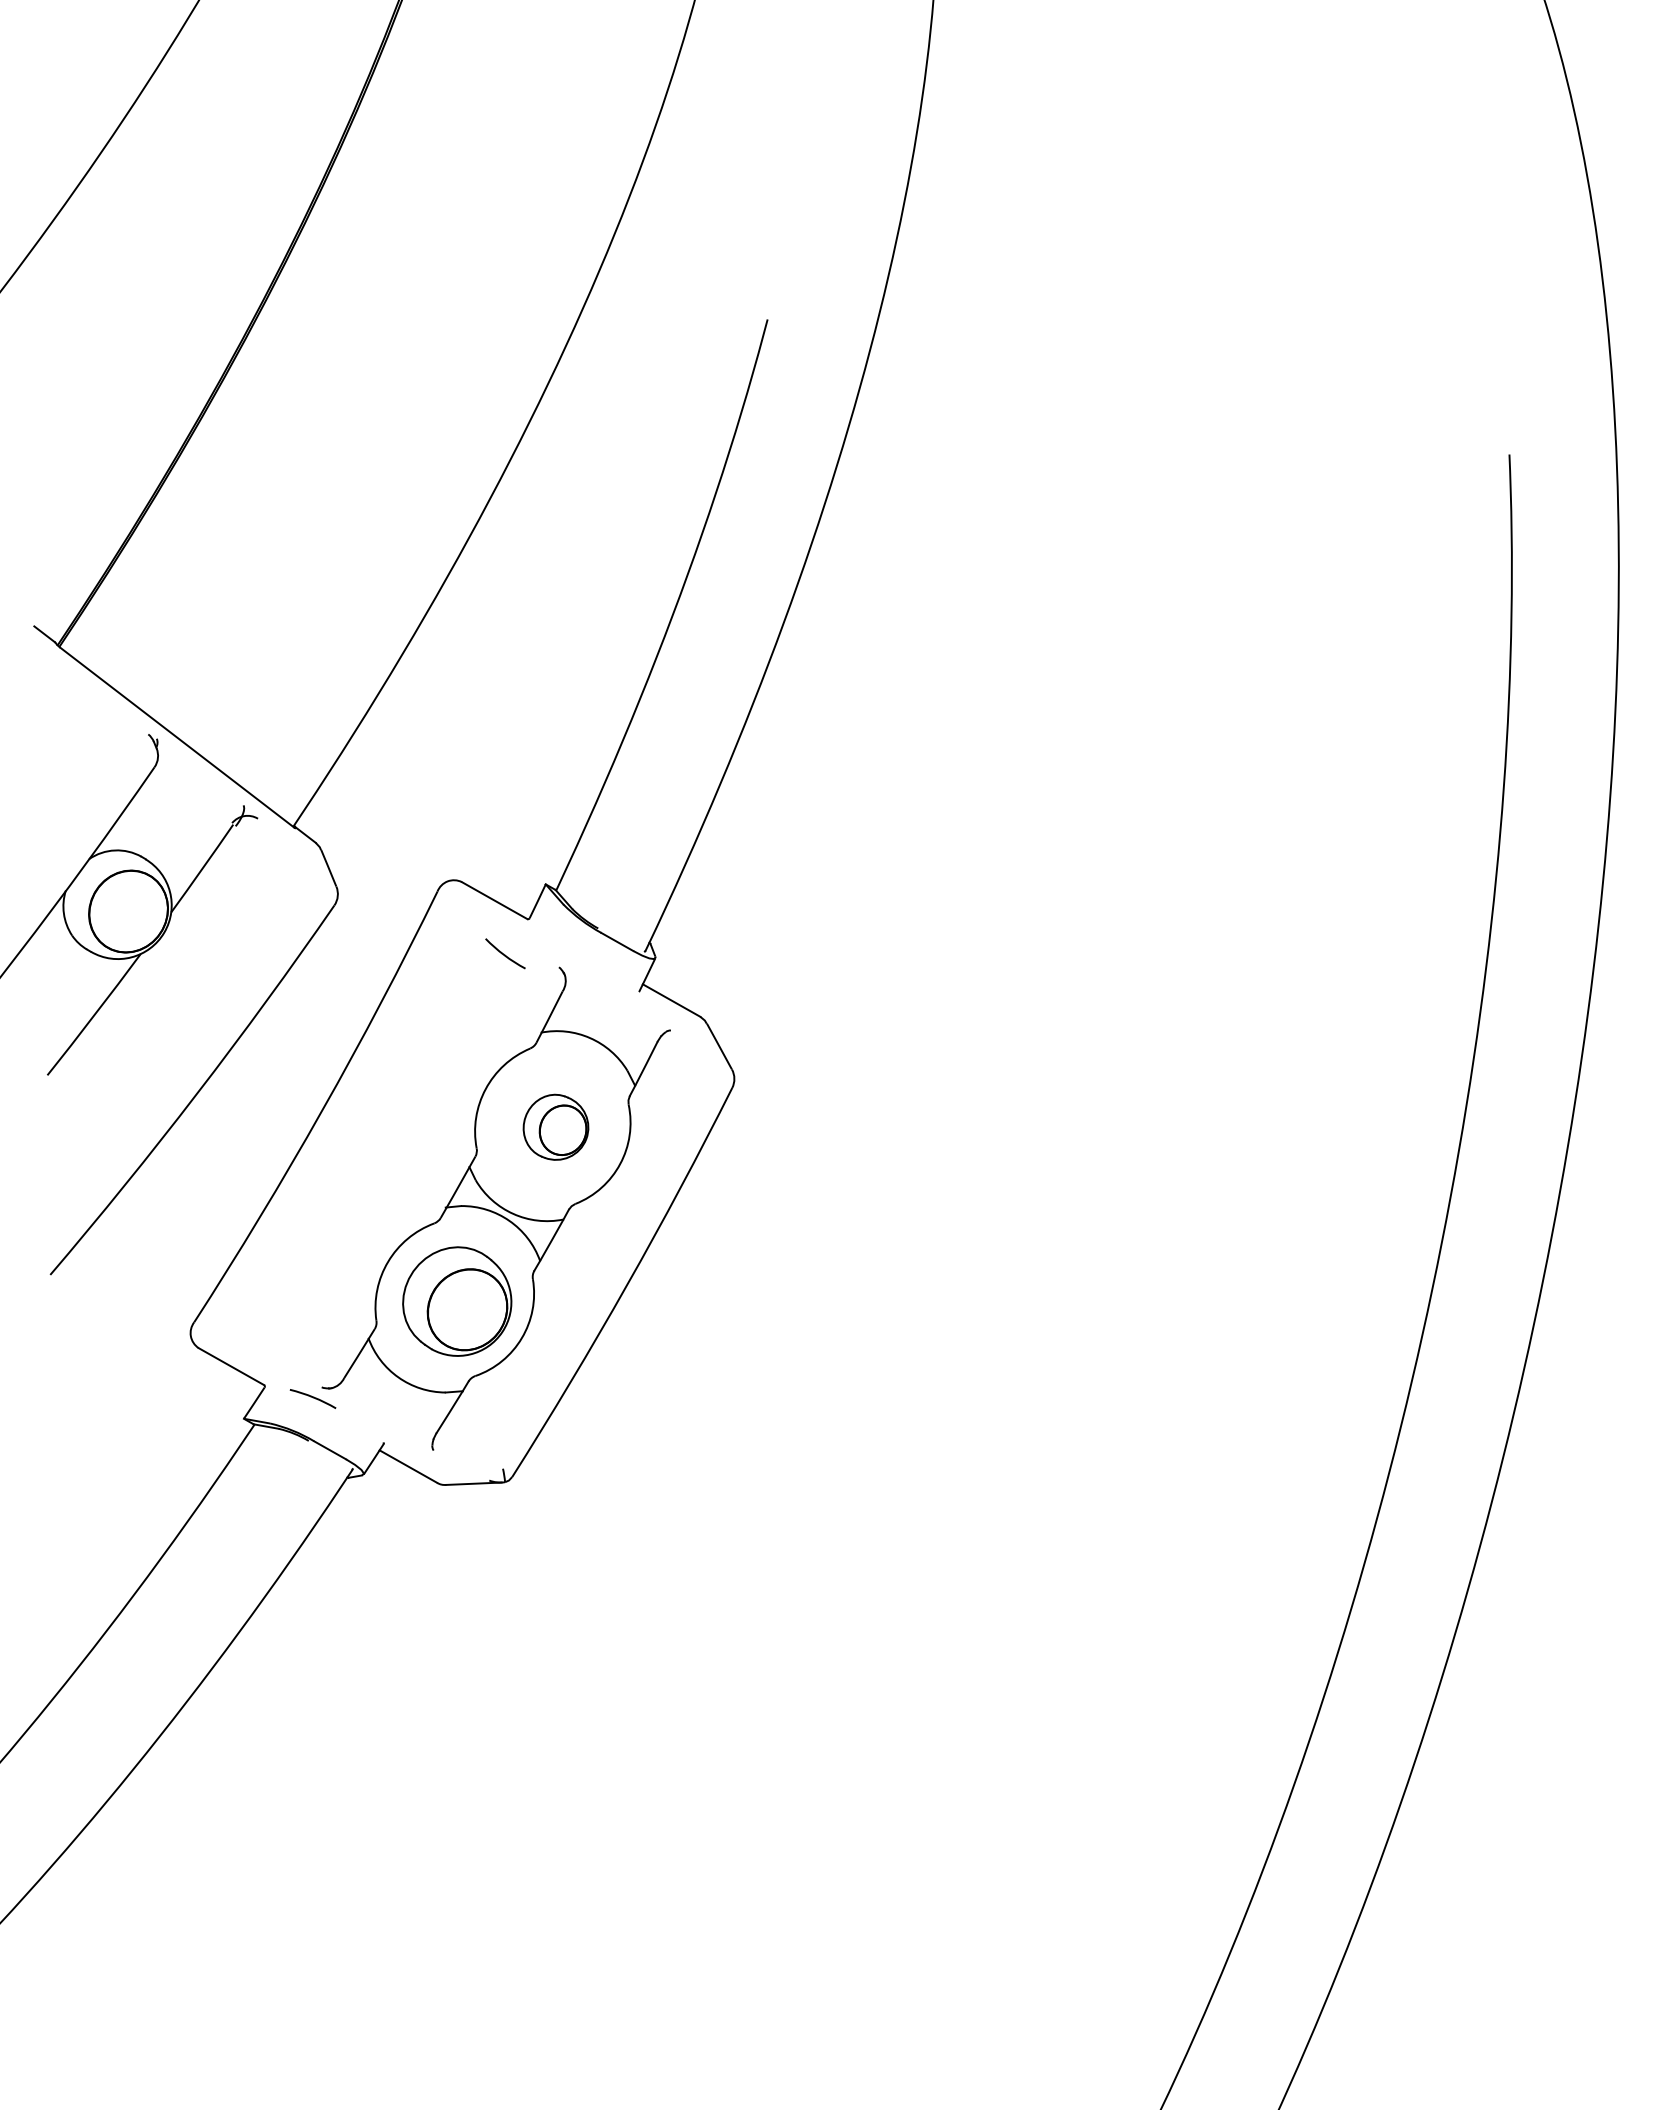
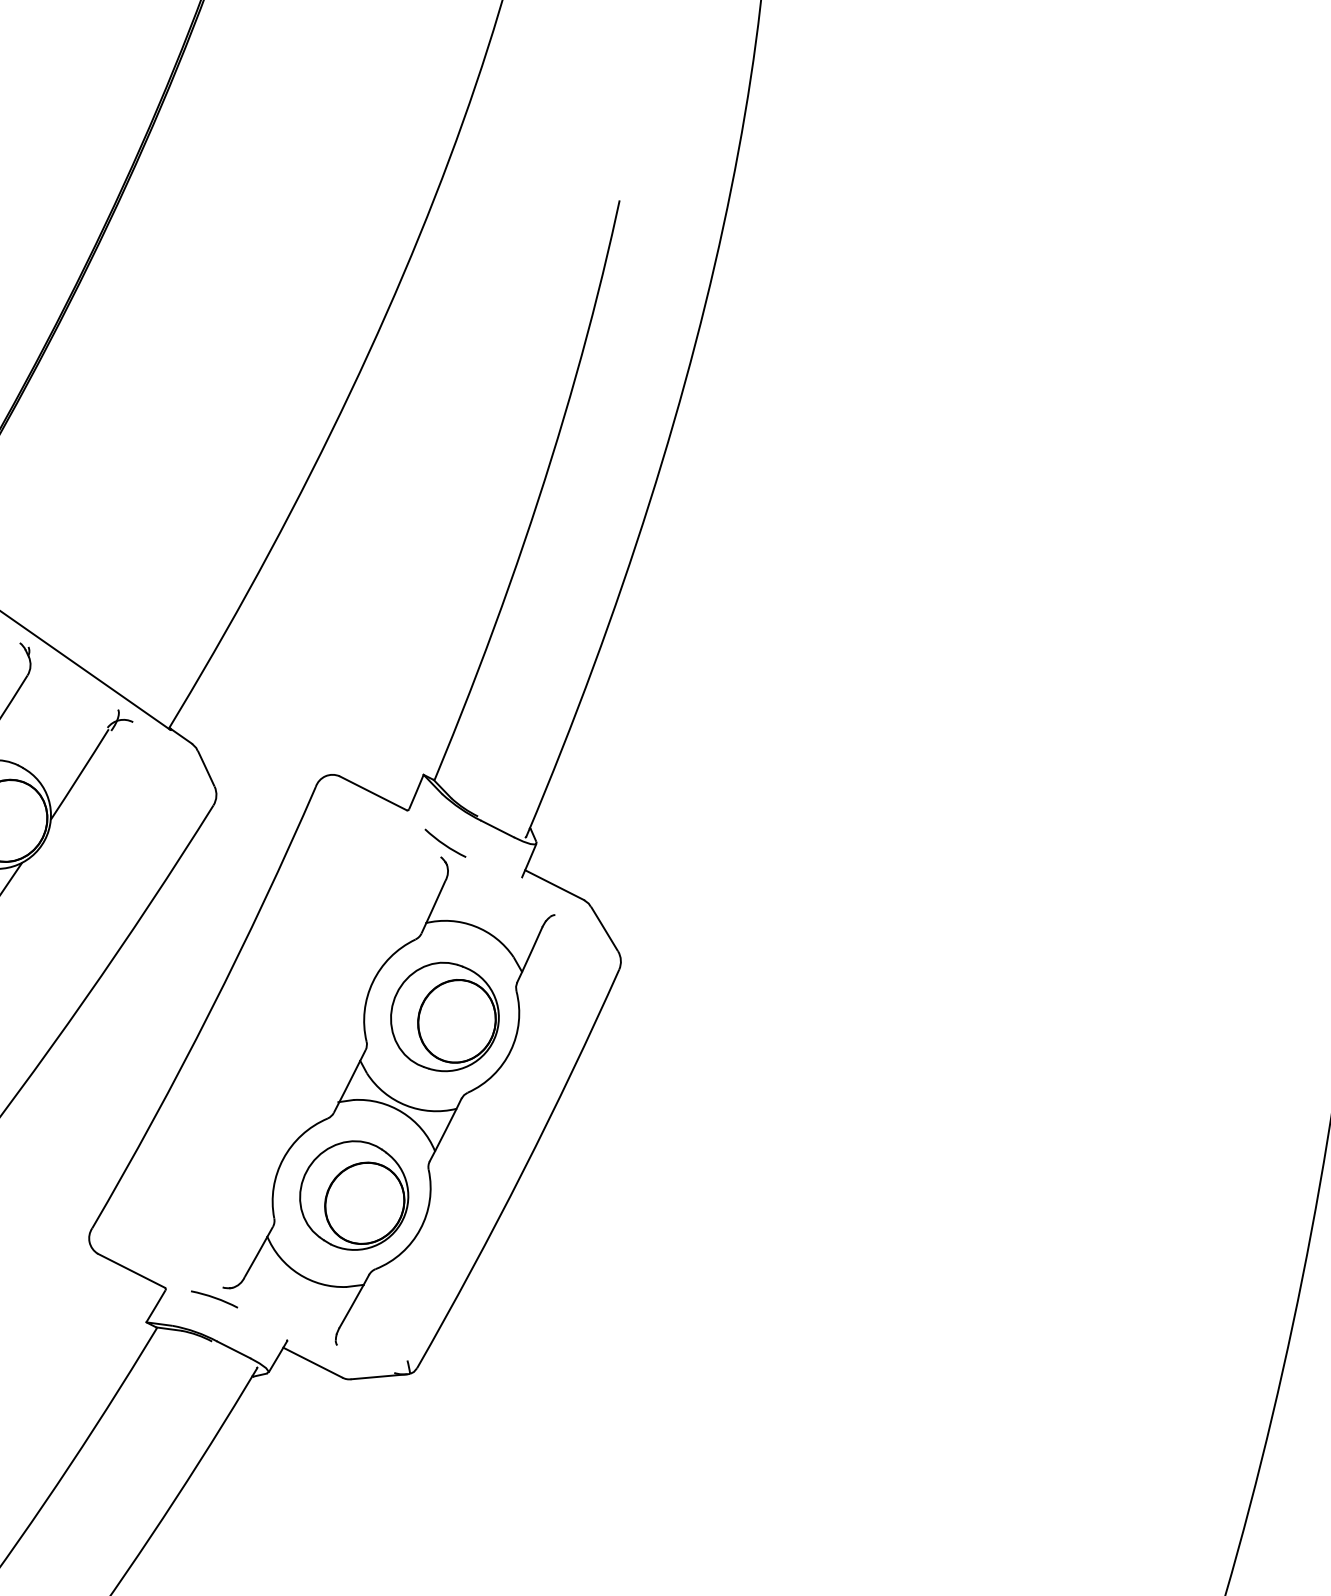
arc: (505, 954) -> (445, 844), moved
part: (555, 1127) -> (444, 1017), size x1.67

